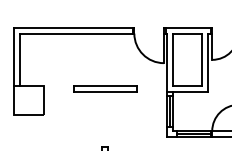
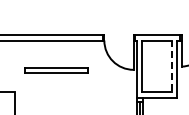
line: (202, 60) -> (171, 67), solid -> dashed
part: (105, 88) -> (56, 70), moved

